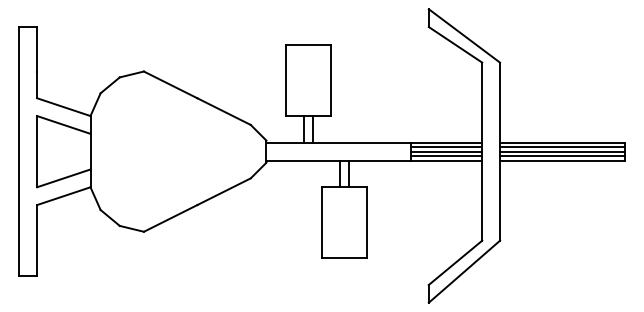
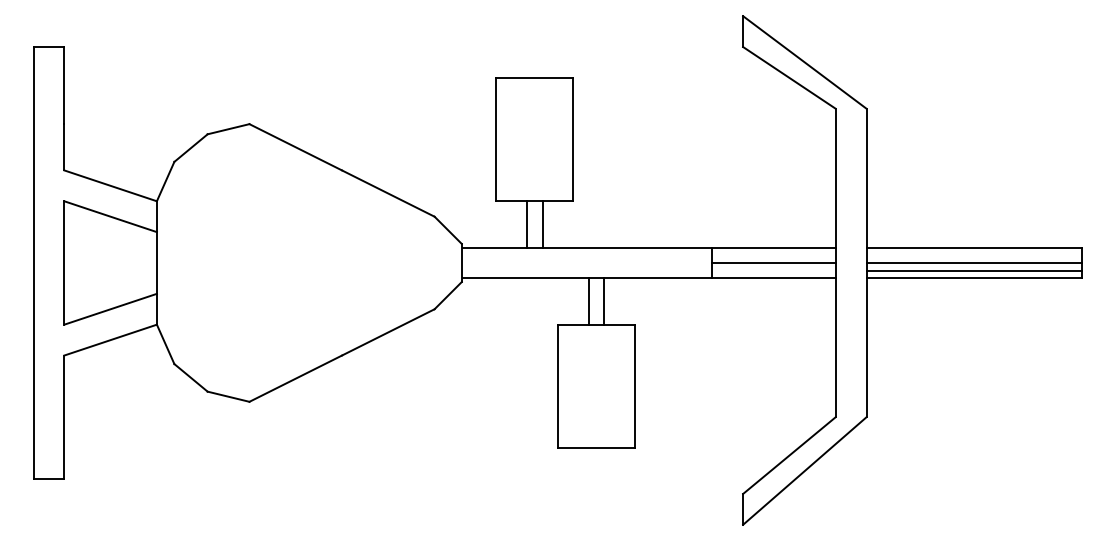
line: (446, 147) -> (773, 255), removed
line: (562, 147) -> (974, 255), removed
line: (446, 156) -> (773, 271), removed

